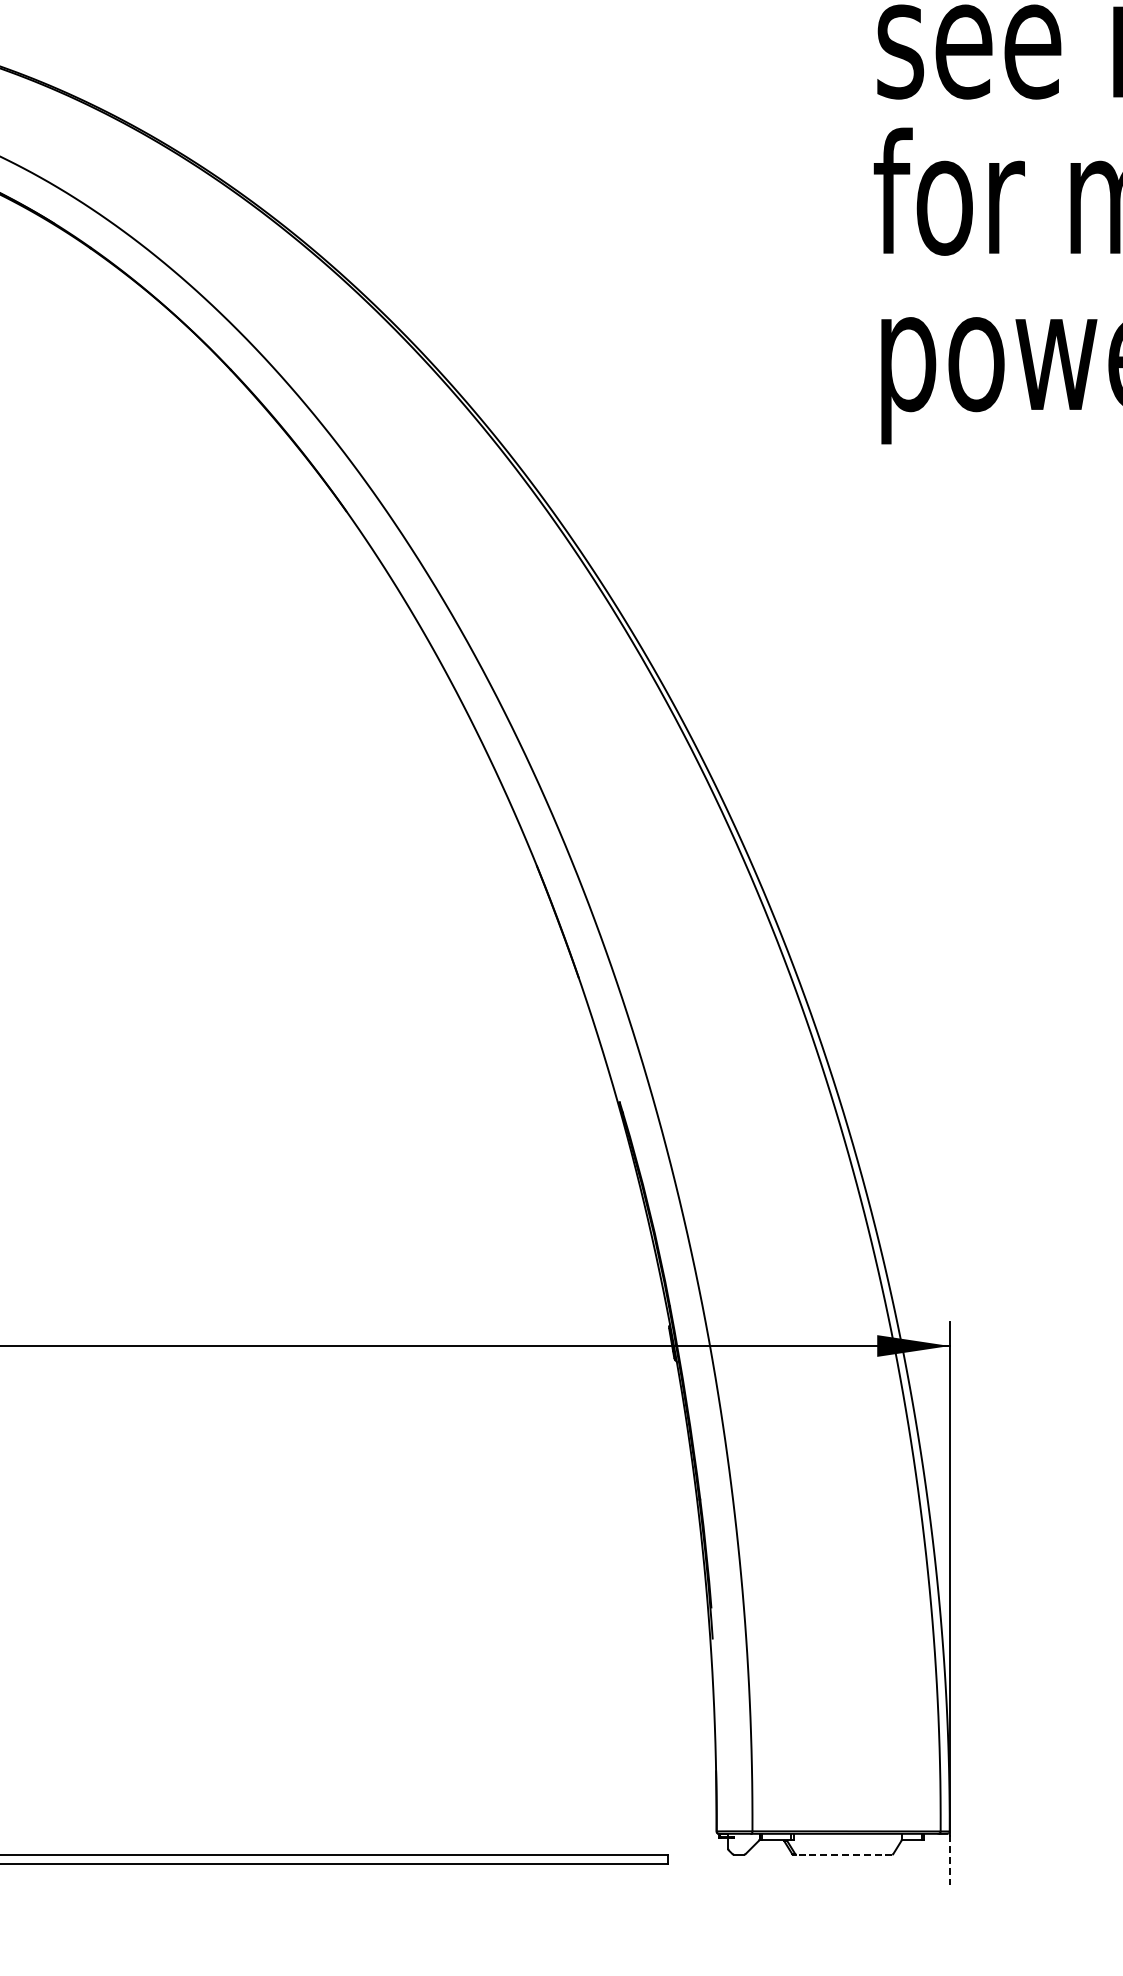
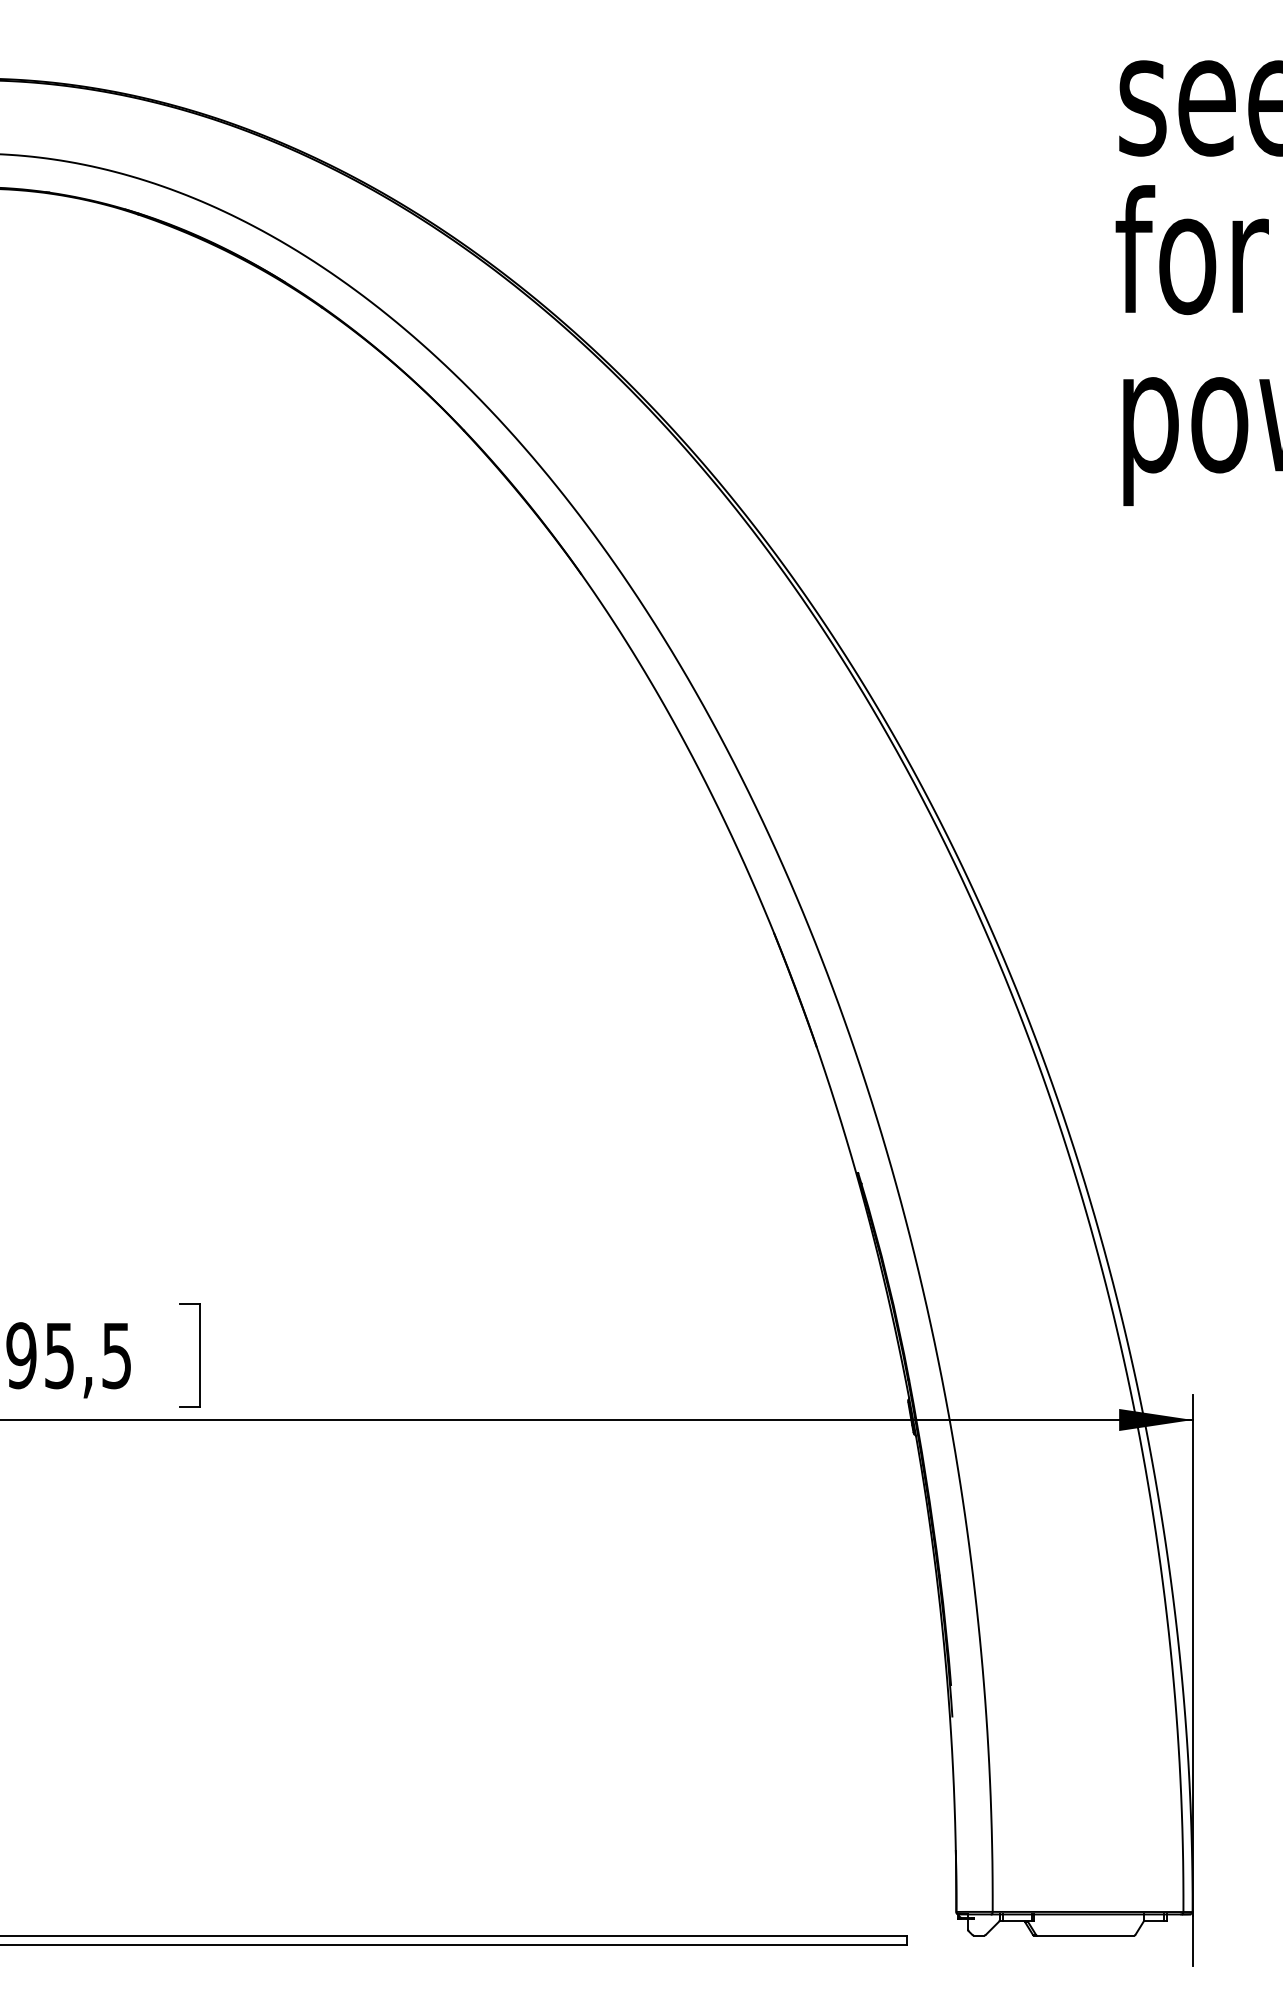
line: (844, 1854) -> (1085, 1935), dashed -> solid
line: (949, 1859) -> (1192, 1940), dashed -> solid

